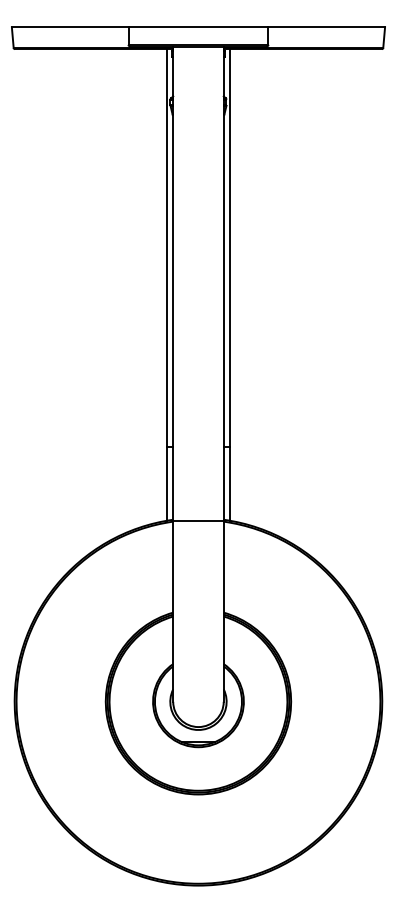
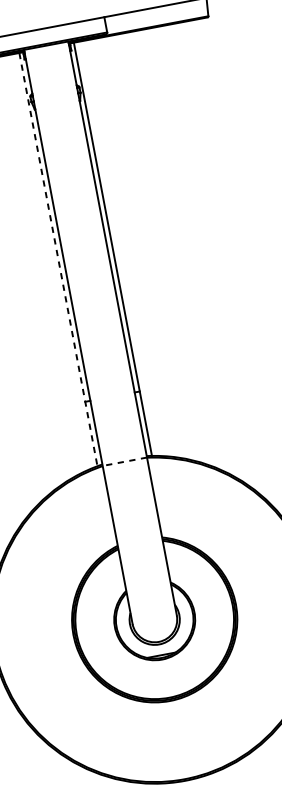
line: (167, 284) -> (58, 259), solid -> dashed
line: (198, 521) -> (124, 461), solid -> dashed

